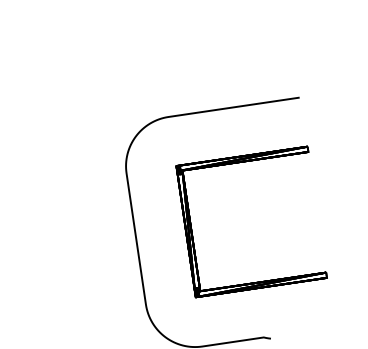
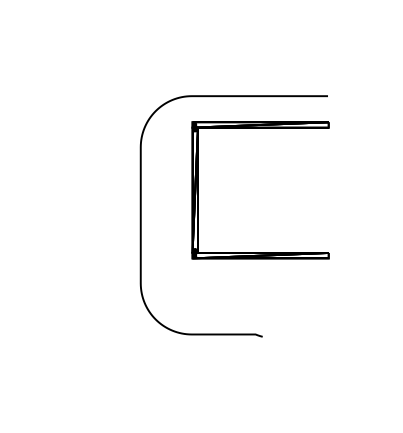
part: (242, 162) -> (260, 128), moved

